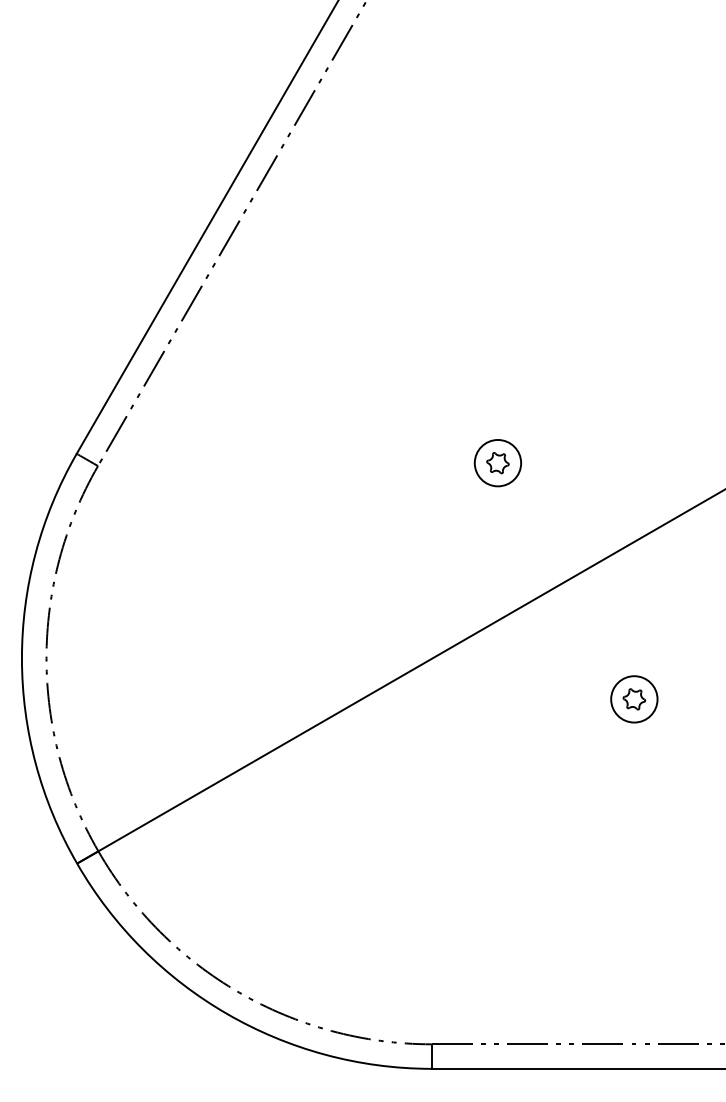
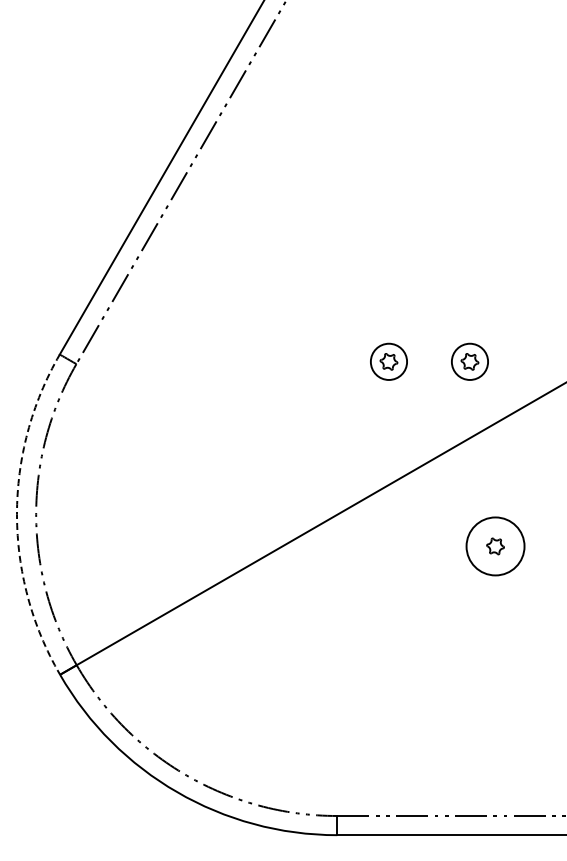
part: (601, 462) -> (469, 361), added
arc: (22, 658) -> (17, 514), solid -> dashed
circle: (634, 699) -> (495, 546), size x1.6

